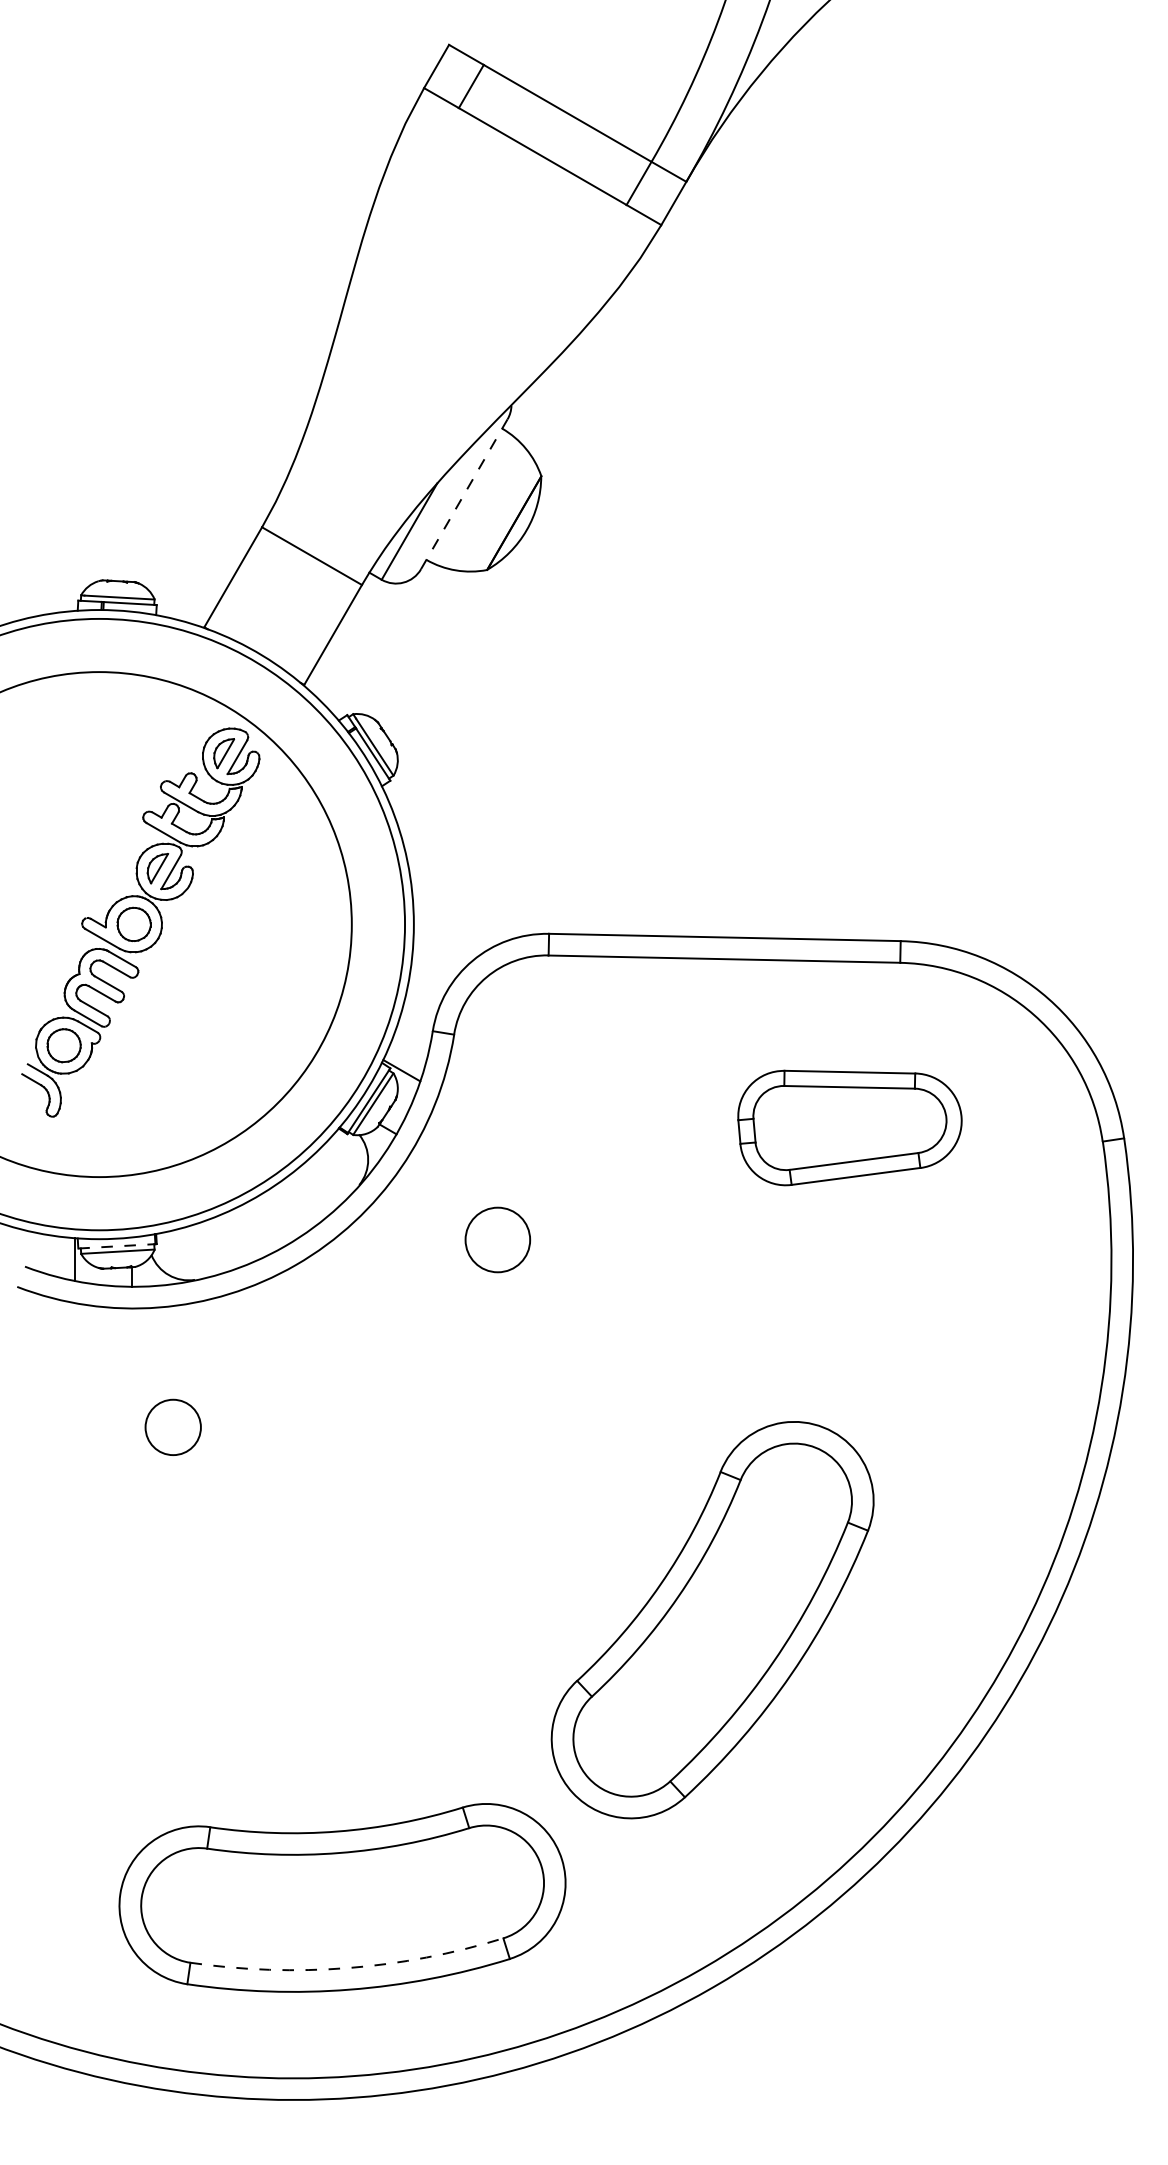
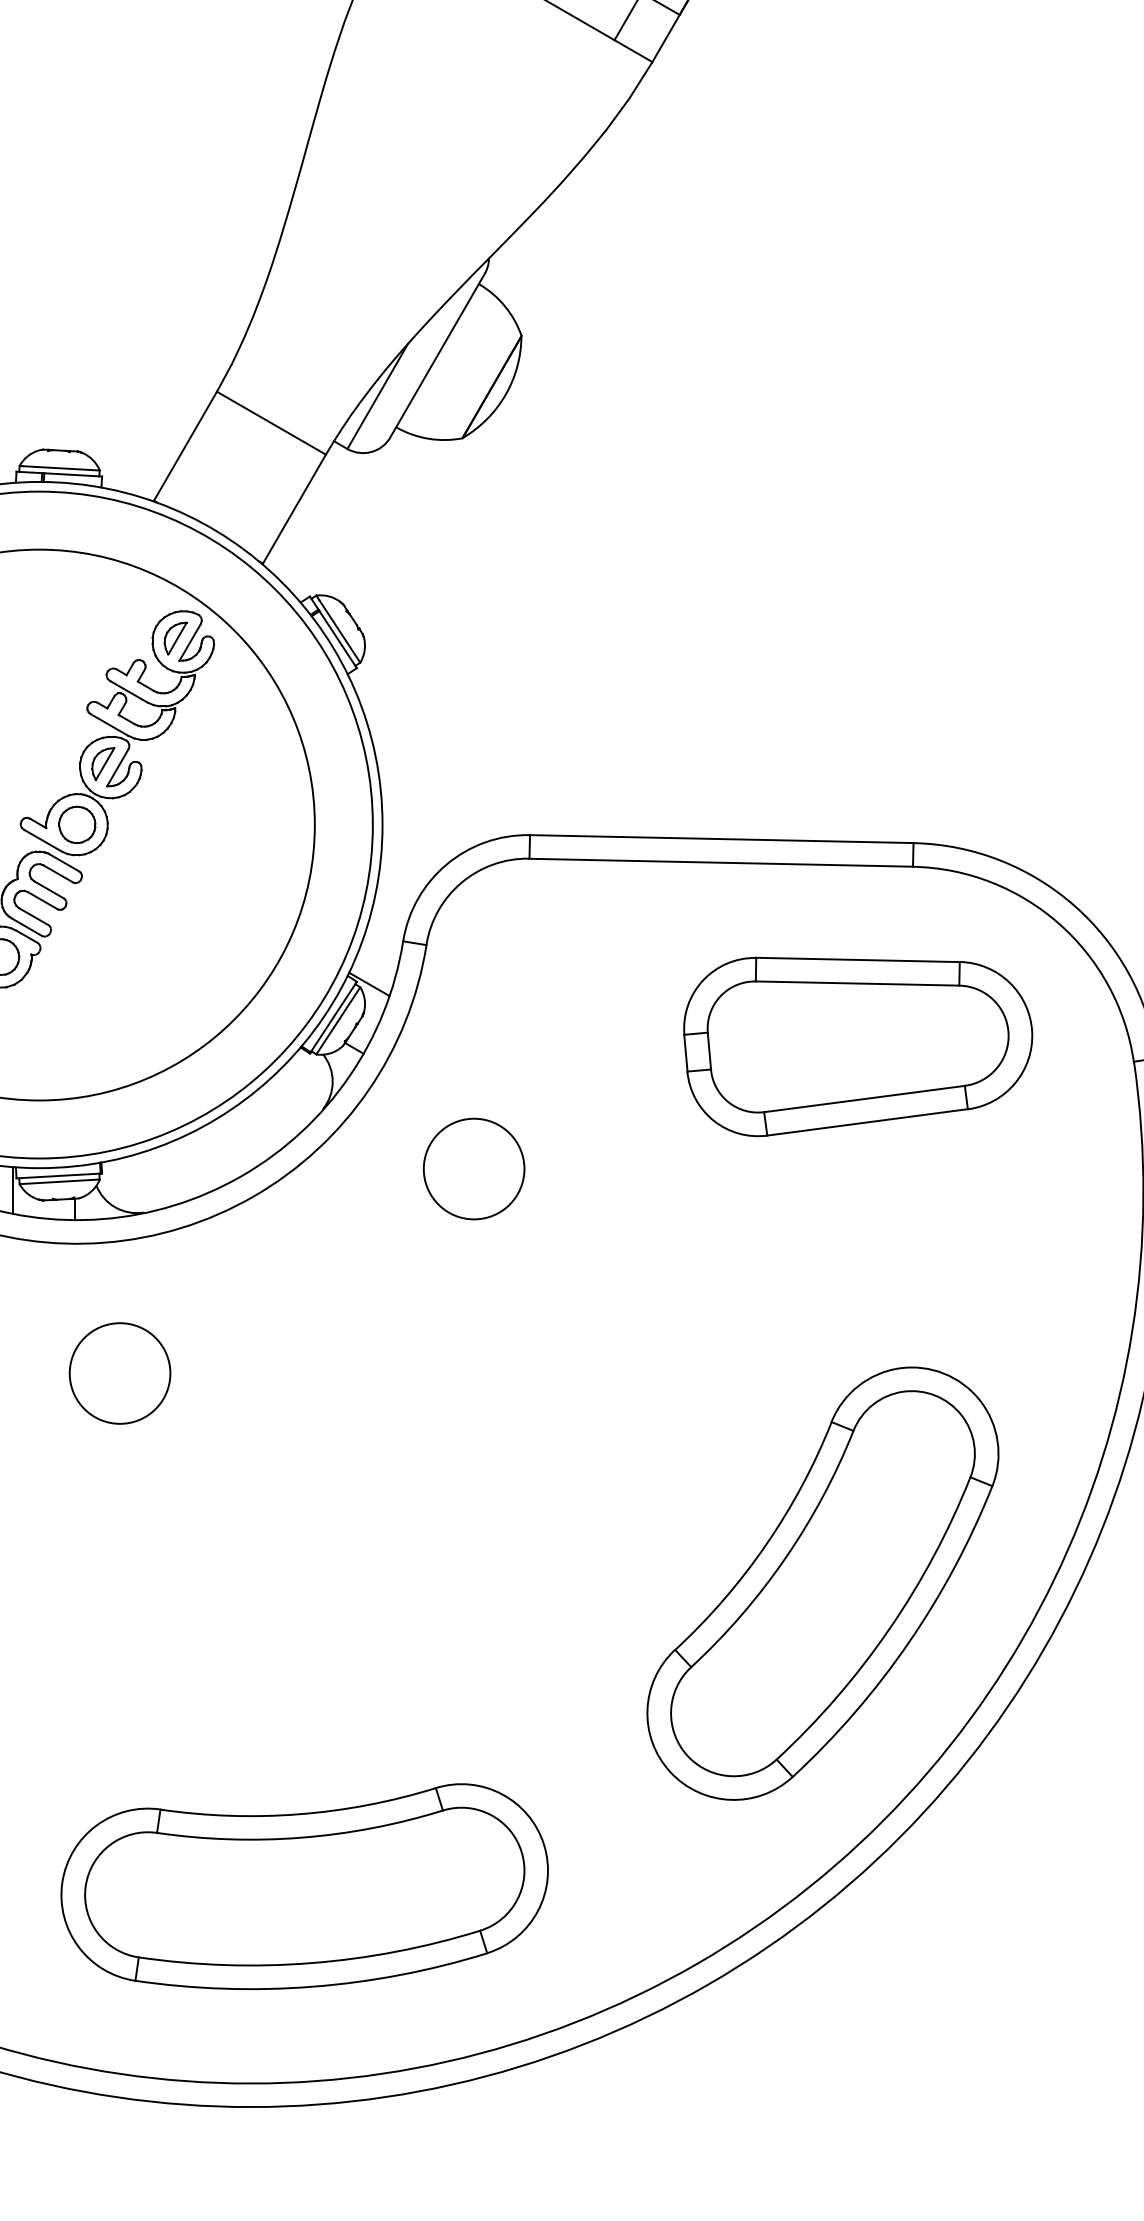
line: (464, 494) -> (437, 355), dashed -> solid
part: (849, 1127) -> (857, 1046), size x1.43
circle: (497, 1239) -> (473, 1168), size x1.43
line: (116, 1246) -> (58, 1176), dashed -> solid
circle: (173, 1427) -> (120, 1373), size x1.67
part: (712, 1620) -> (822, 1584), moved
arc: (348, 1968) -> (311, 1963), dashed -> solid

